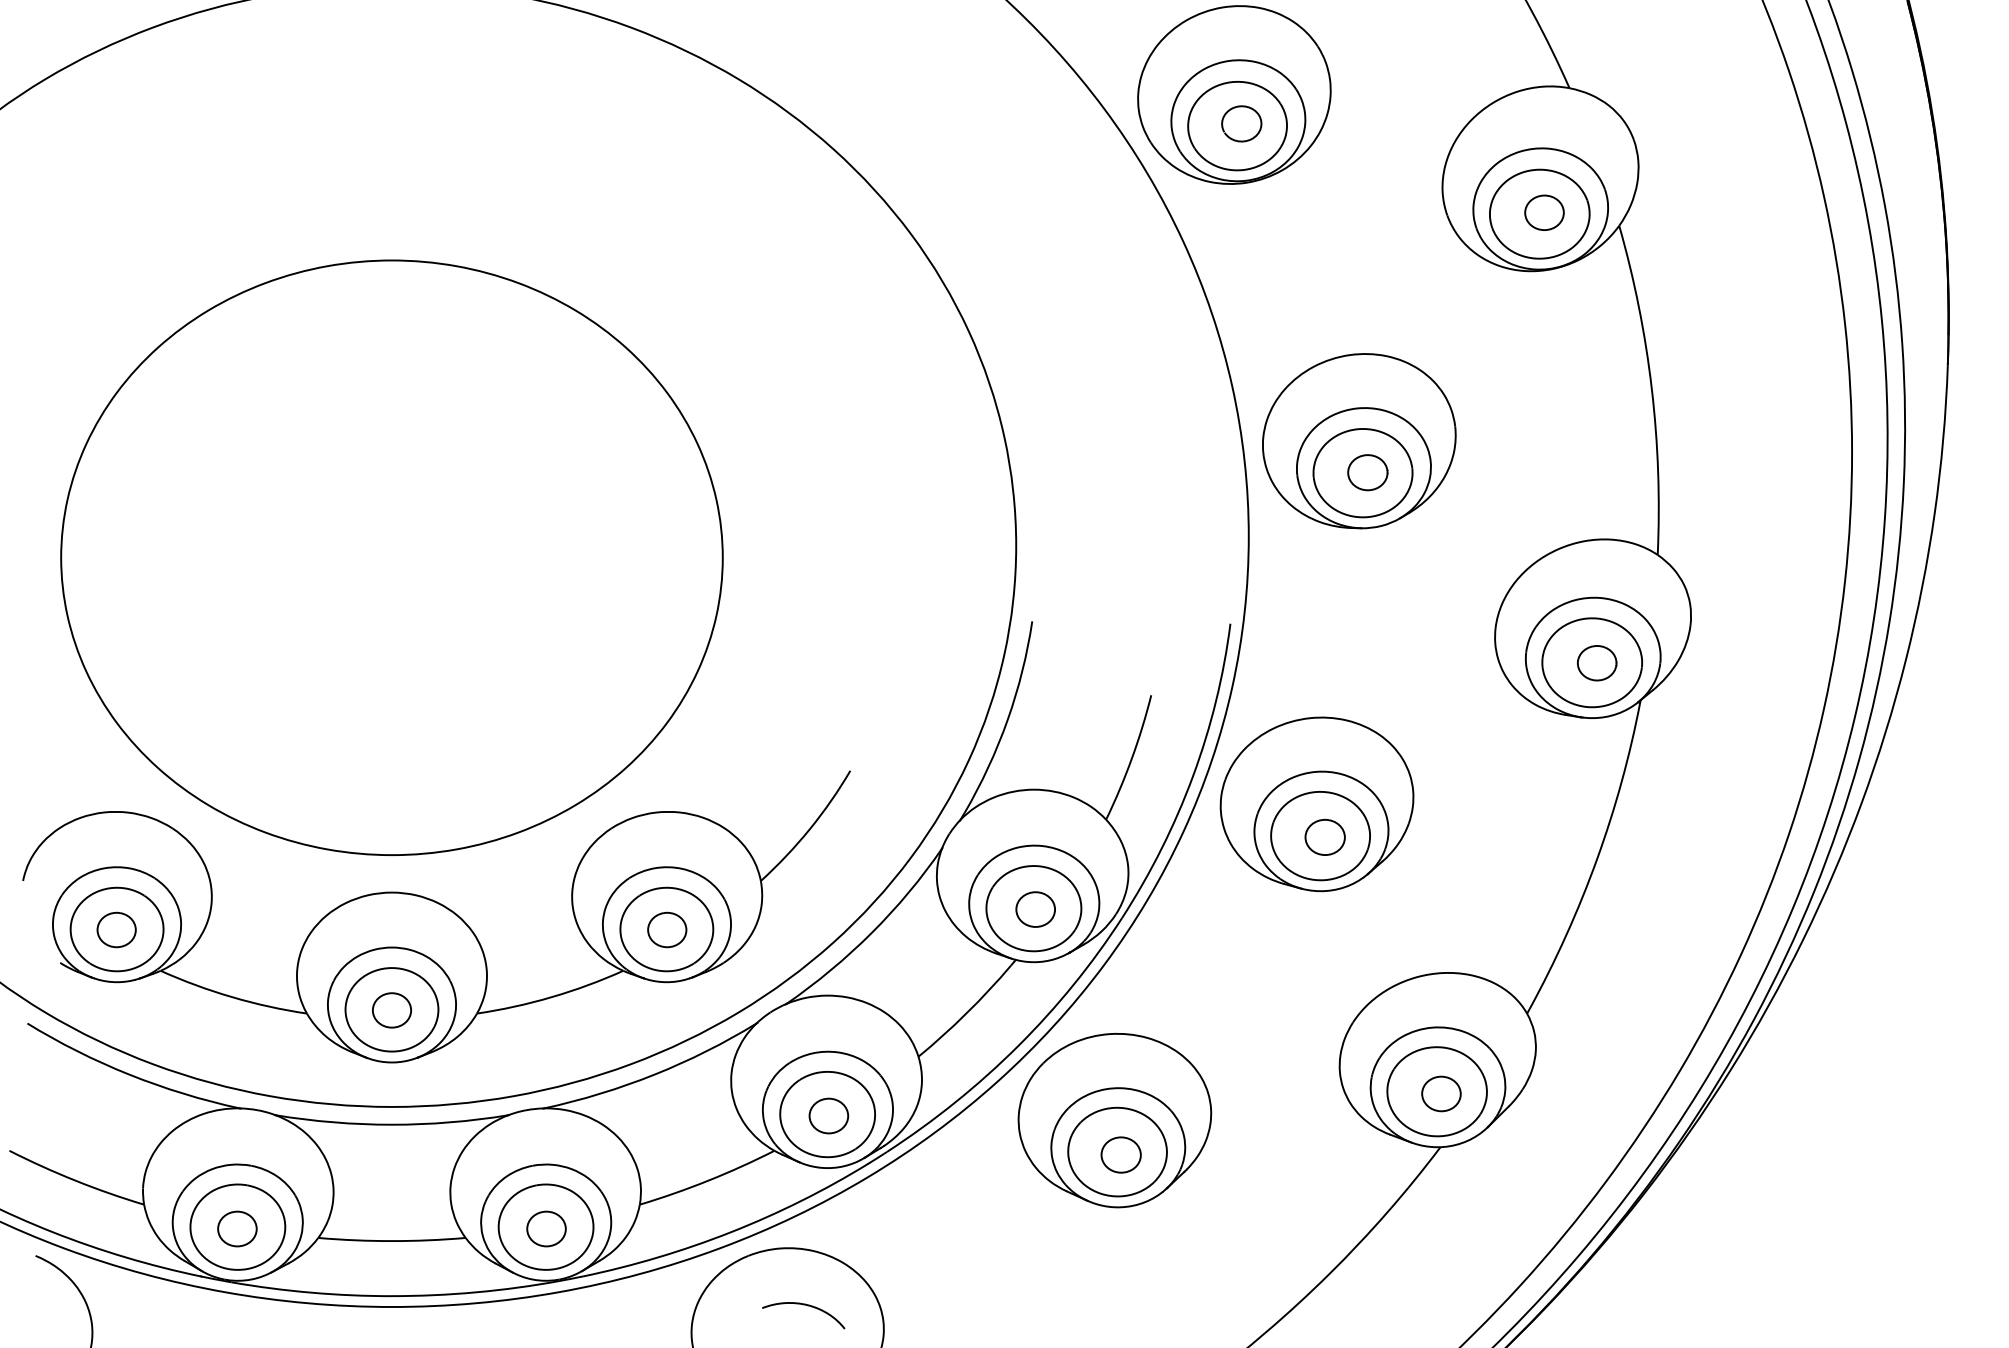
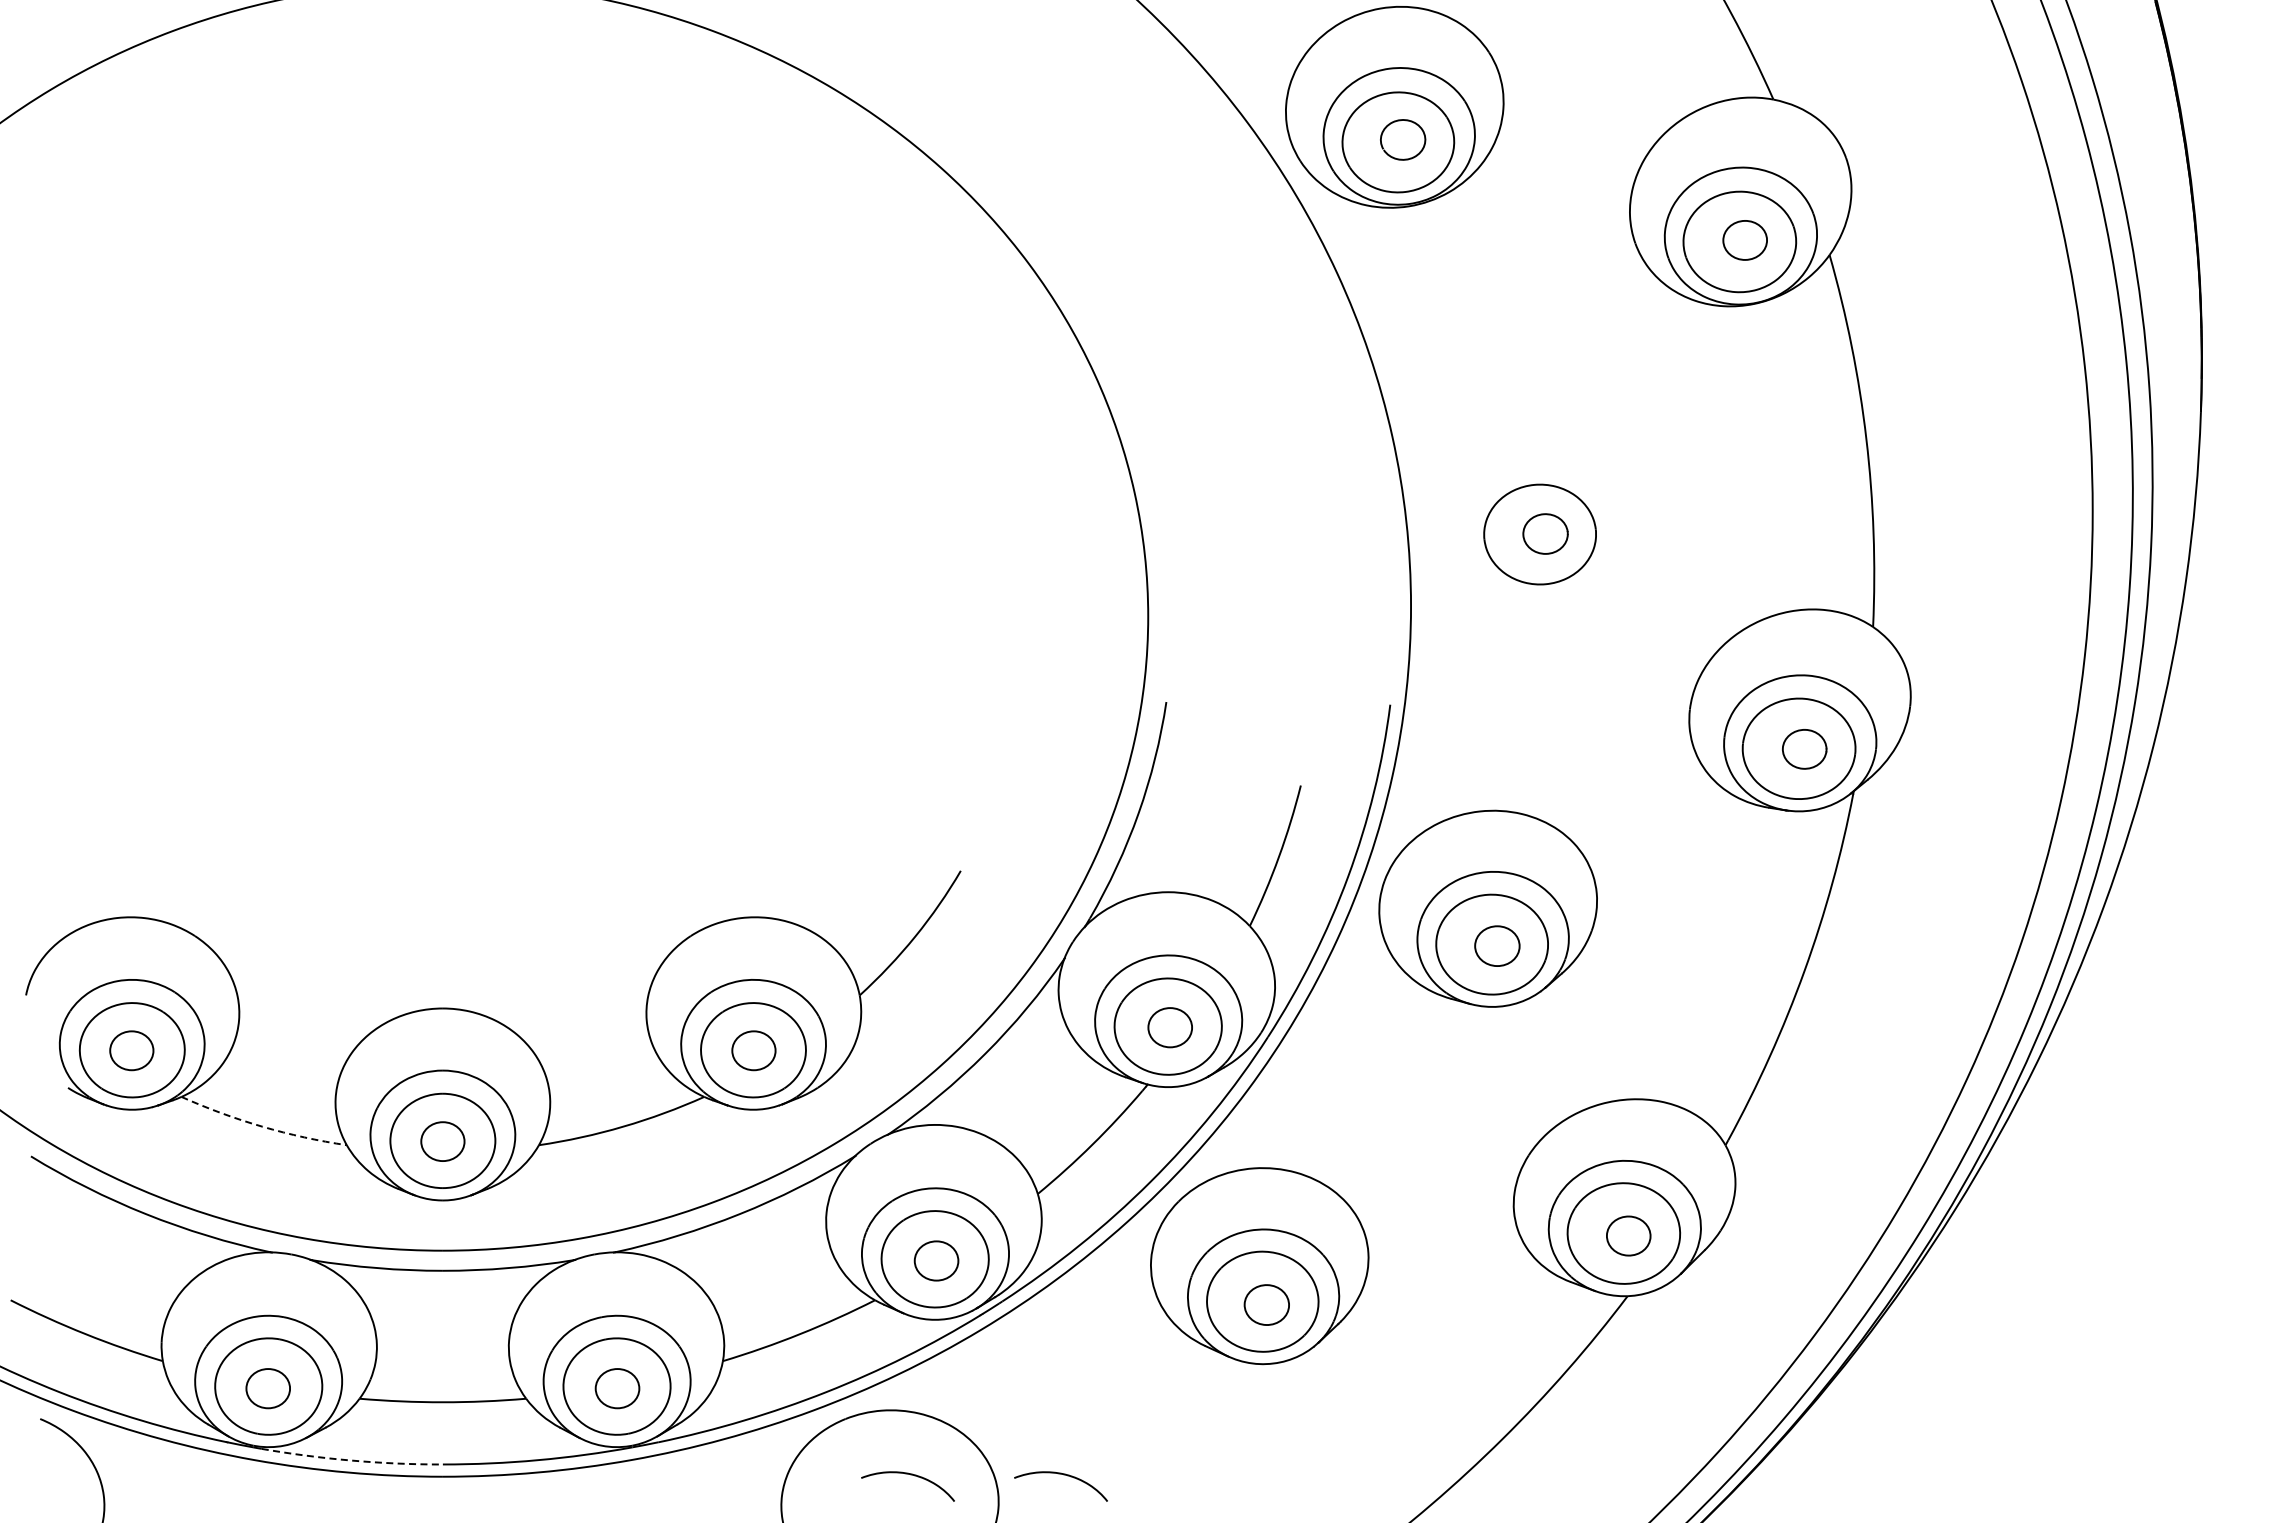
part: (1358, 441) -> (1535, 498), removed
part: (391, 558) -> (442, 630), removed
arc: (232, 997) -> (262, 1126), solid -> dashed
arc: (311, 1292) -> (352, 1460), solid -> dashed
curve: (941, 1305) -> (1063, 1475), added

